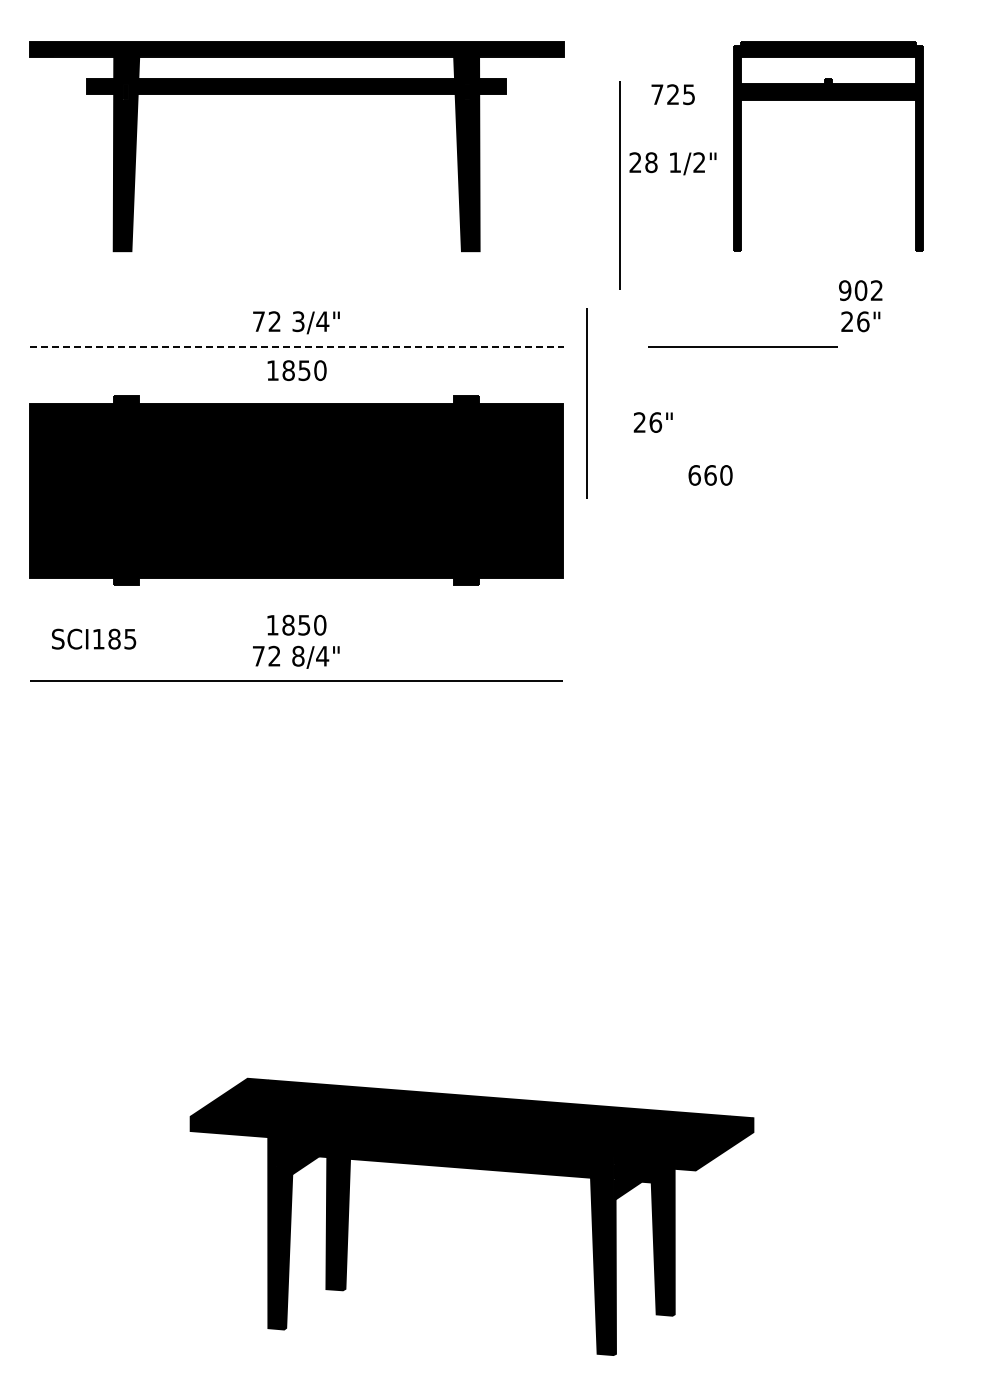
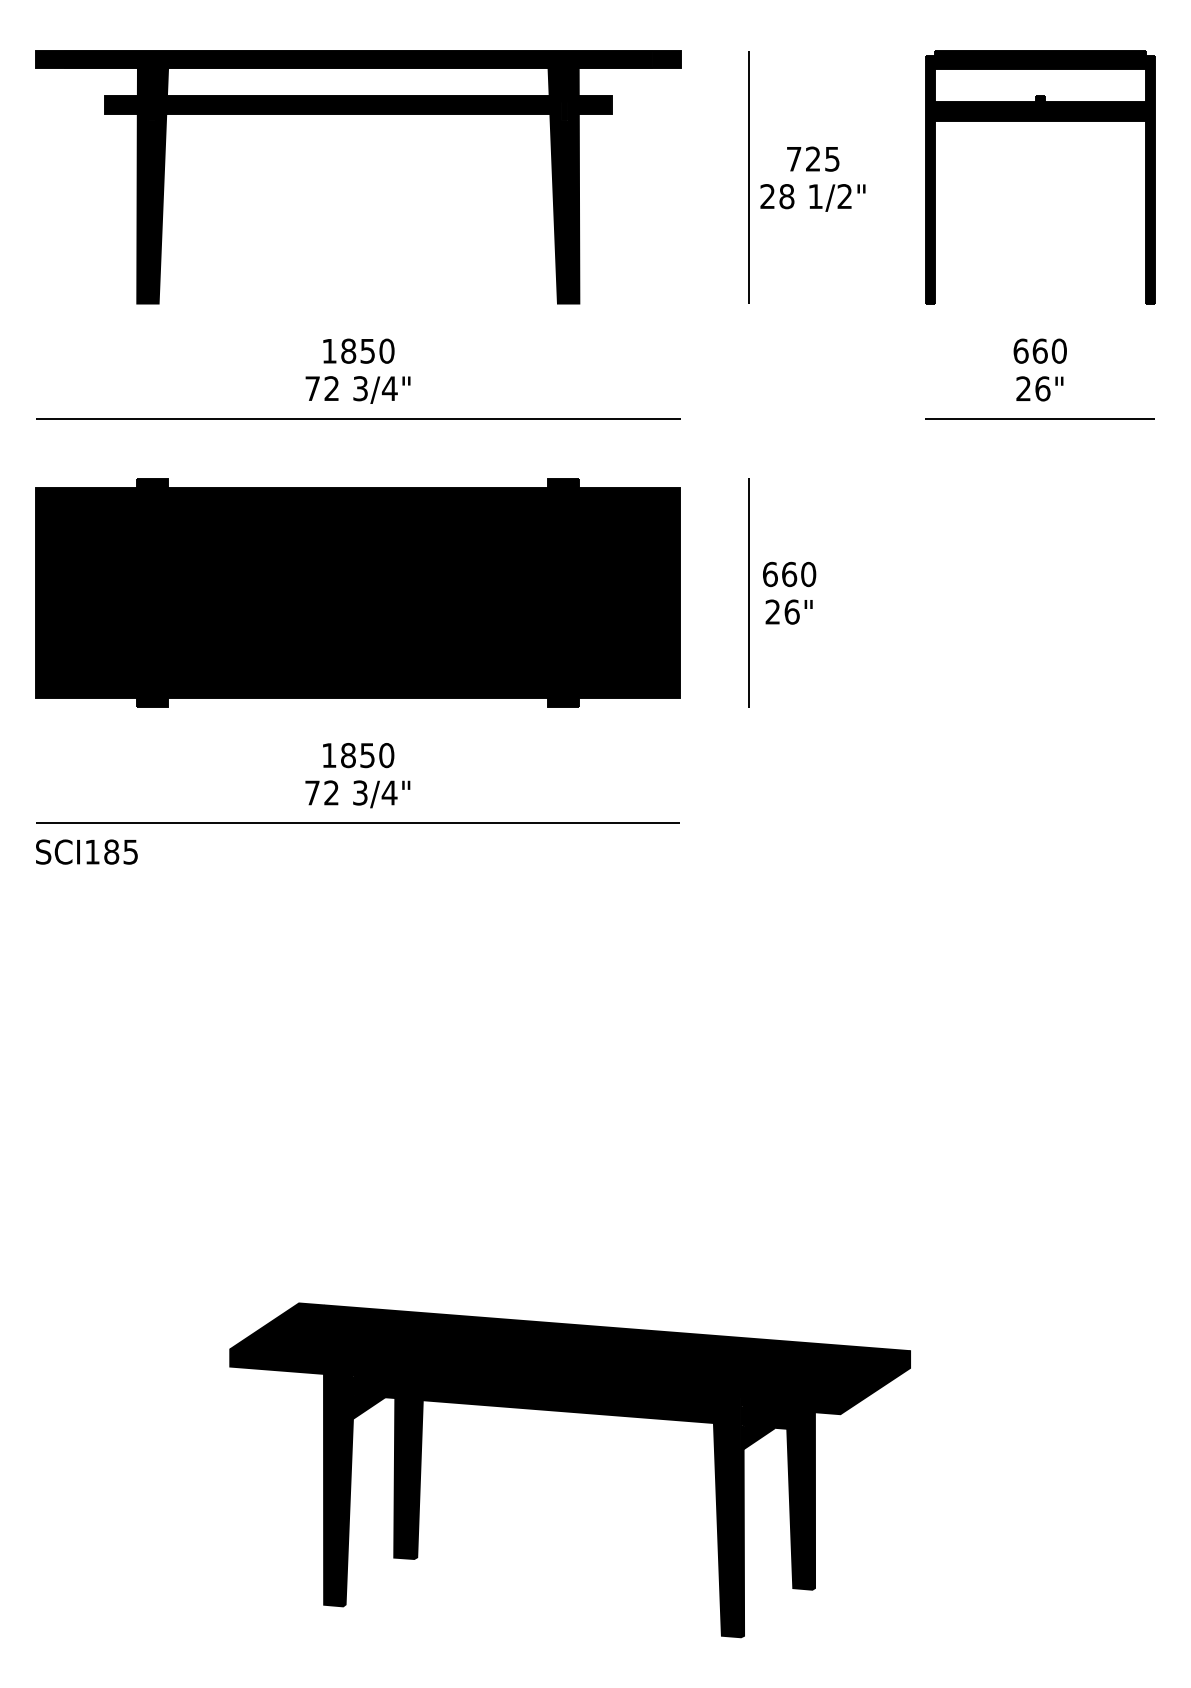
text: (672, 94) -> (812, 158), moved
part: (828, 100) -> (1040, 121), moved
line: (619, 185) -> (748, 177), moved
text: (861, 290) -> (1040, 351), 902 -> 660
line: (297, 346) -> (359, 418), dashed -> solid
line: (742, 346) -> (1039, 418), moved
text: (296, 370) -> (358, 351), moved
line: (586, 403) -> (748, 592), moved
text: (652, 422) -> (788, 612), moved
text: (710, 475) -> (789, 574), moved
text: (94, 638) -> (87, 851), moved
text: (298, 656) -> (360, 793), 8/4" -> 3/4"

